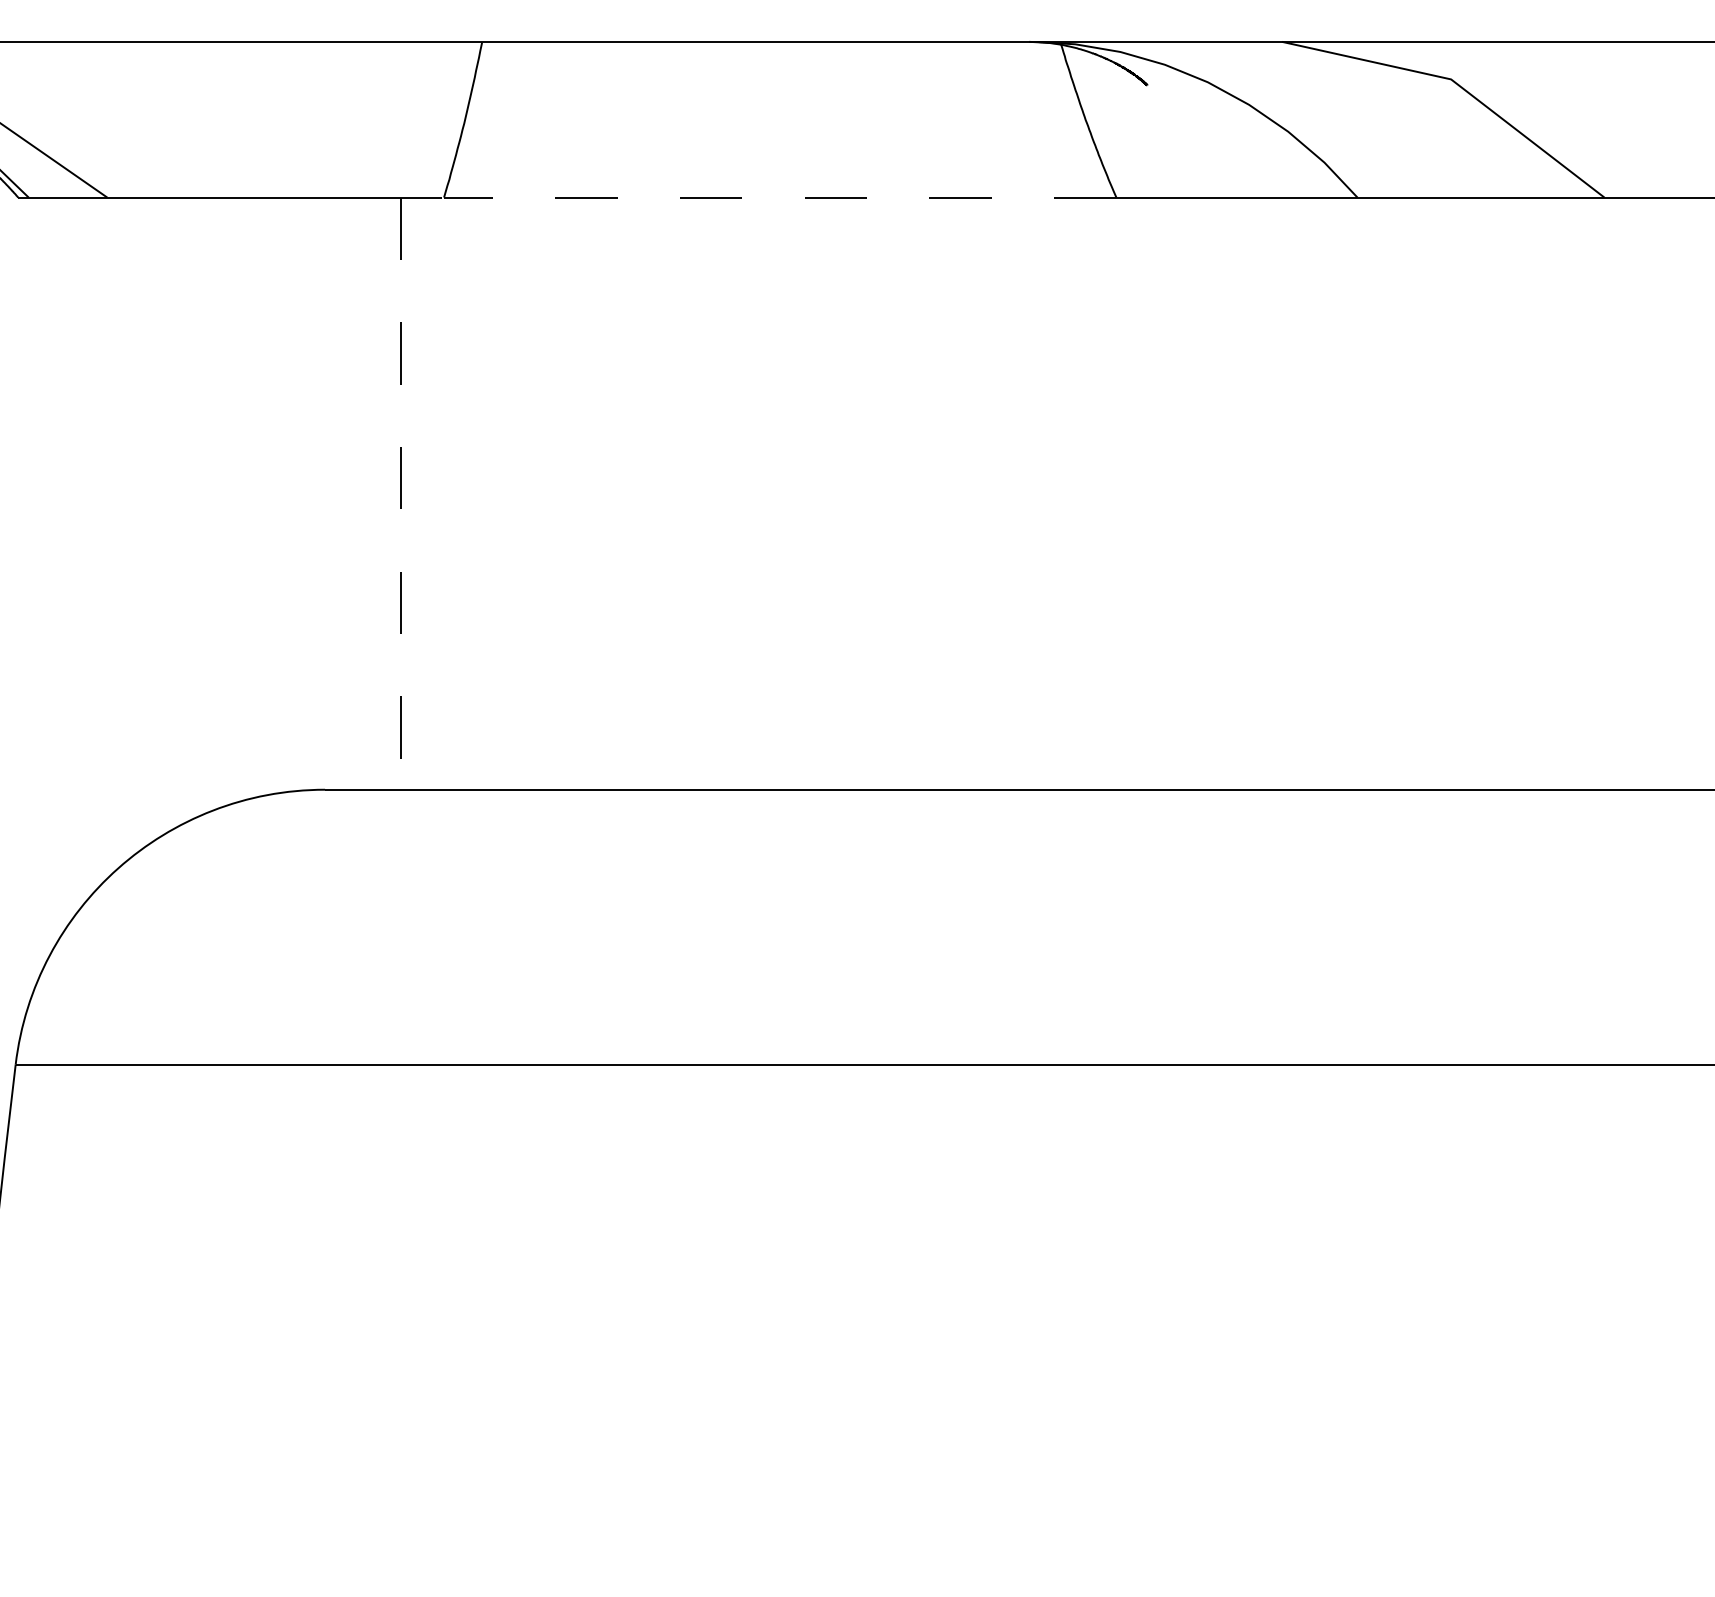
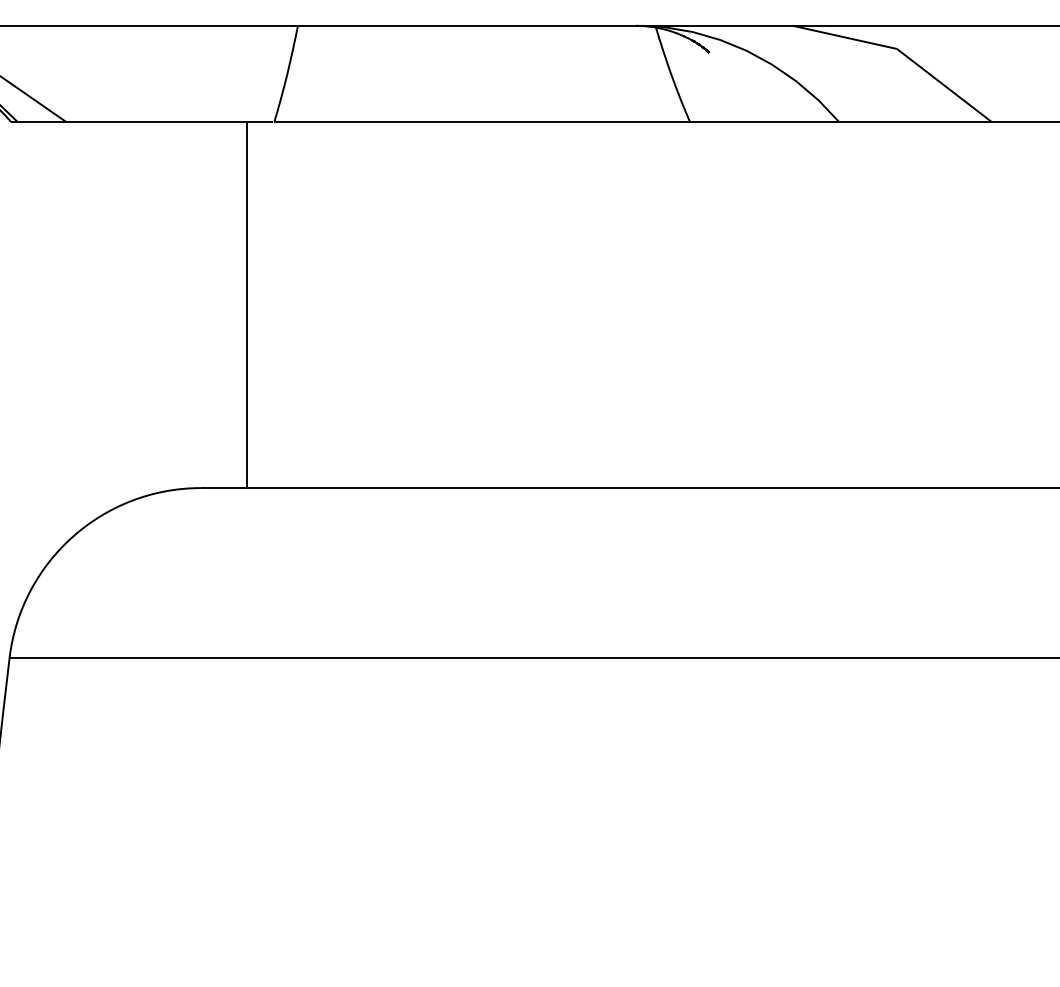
line: (779, 198) -> (481, 122), dashed -> solid
line: (400, 494) -> (247, 305), dashed -> solid

